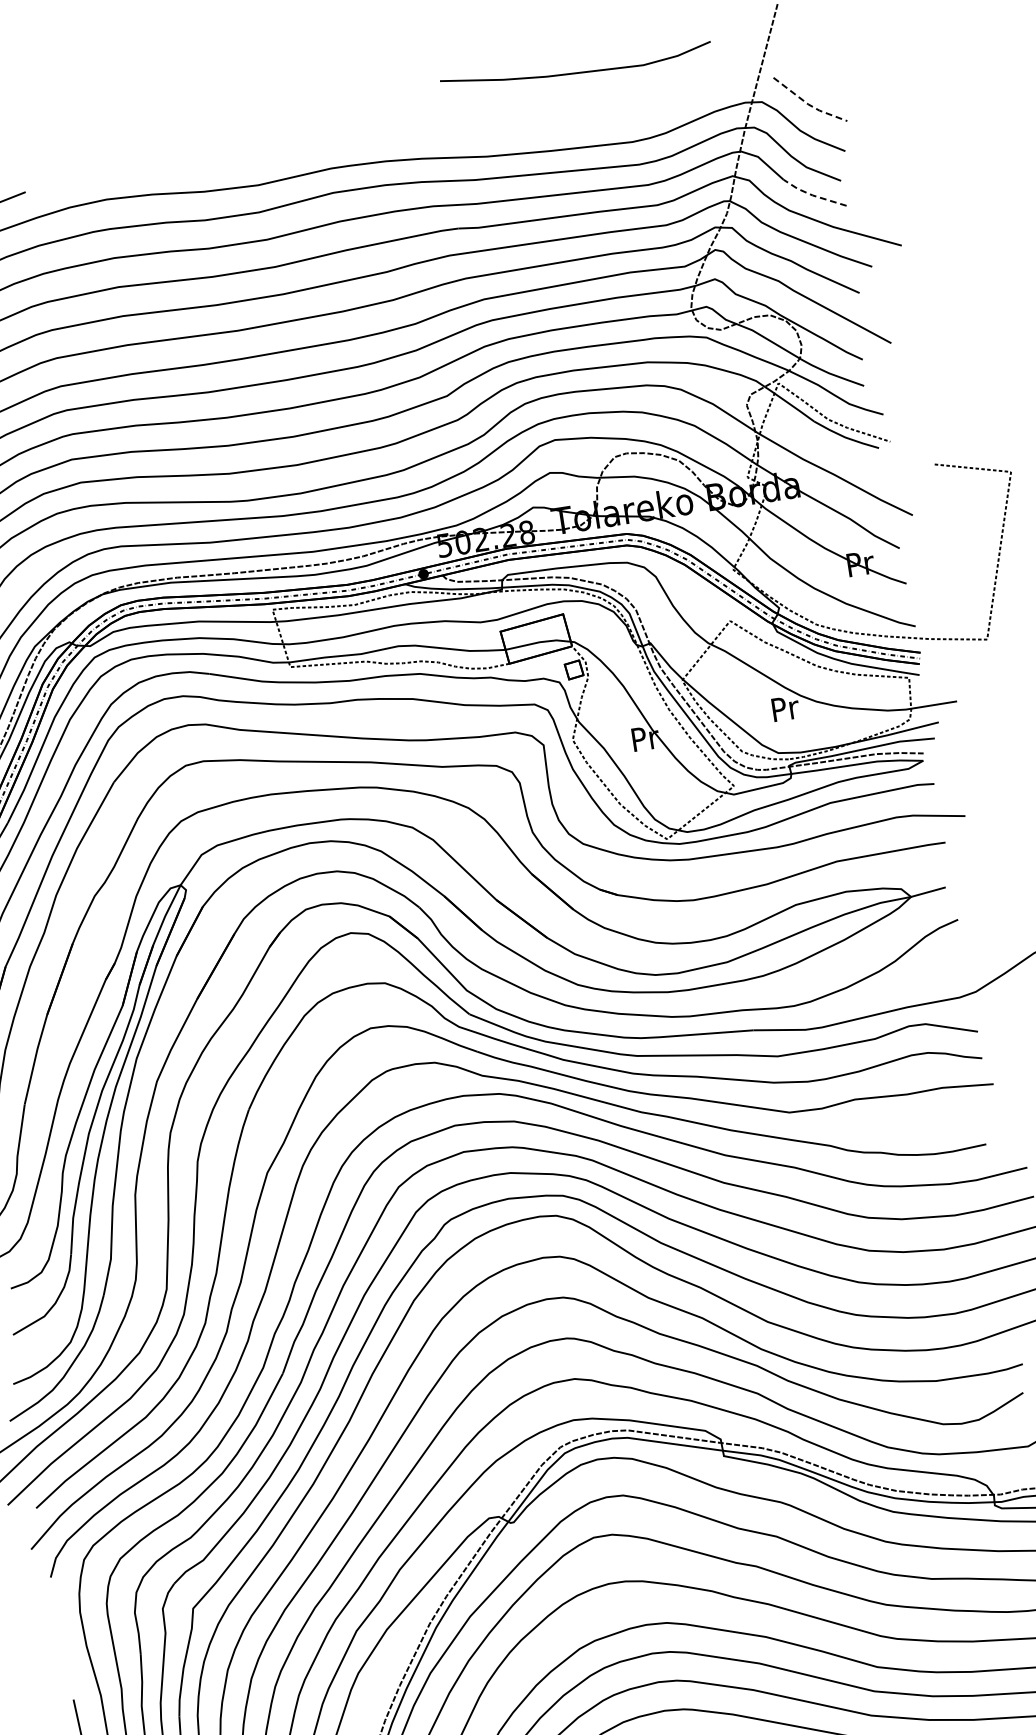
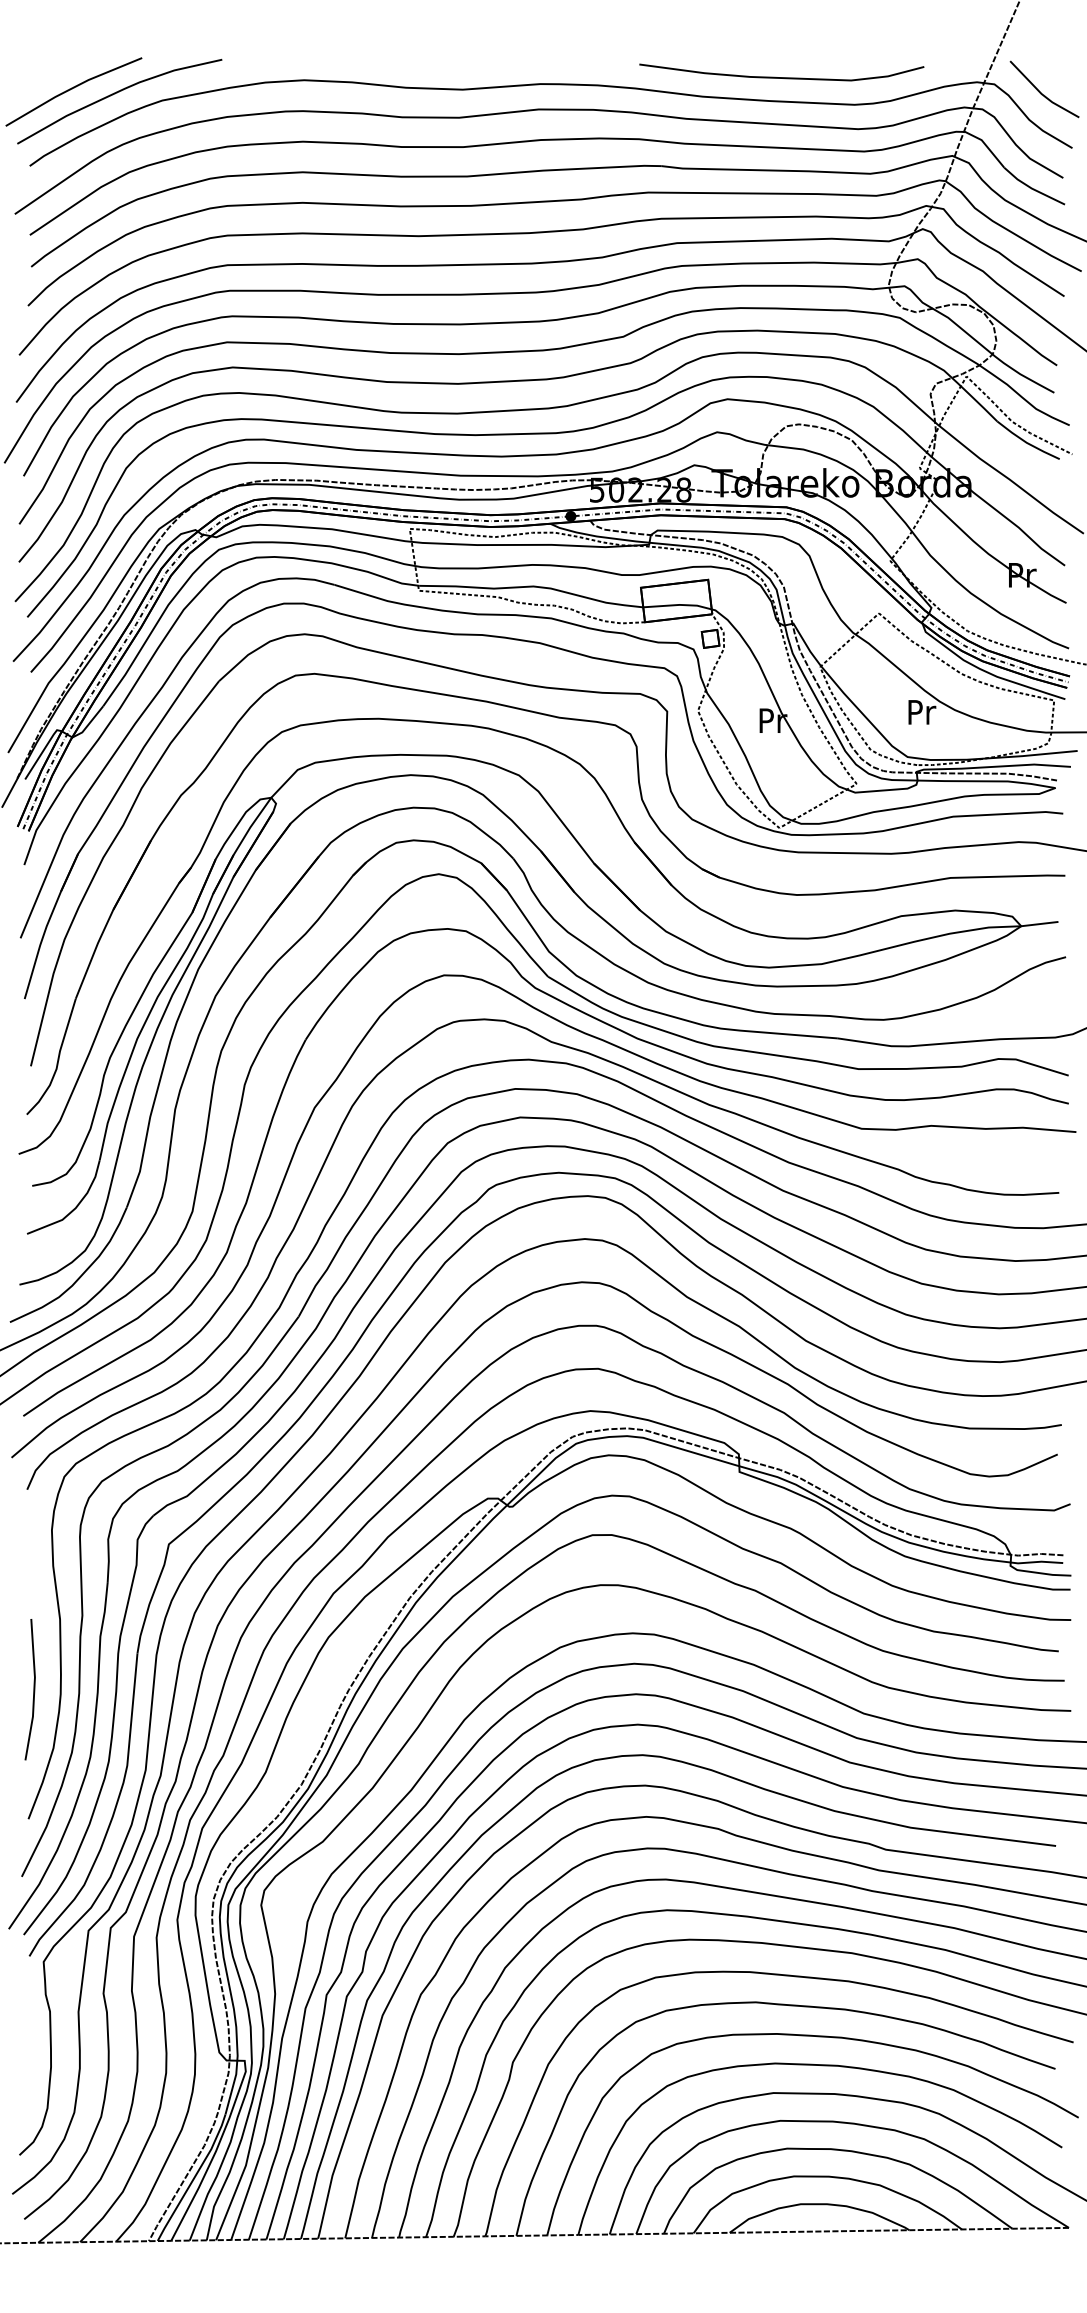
curve: (576, 72) -> (781, 77), moved
line: (807, 103) -> (1041, 93), dashed -> solid
line: (812, 195) -> (1031, 188), dashed -> solid

